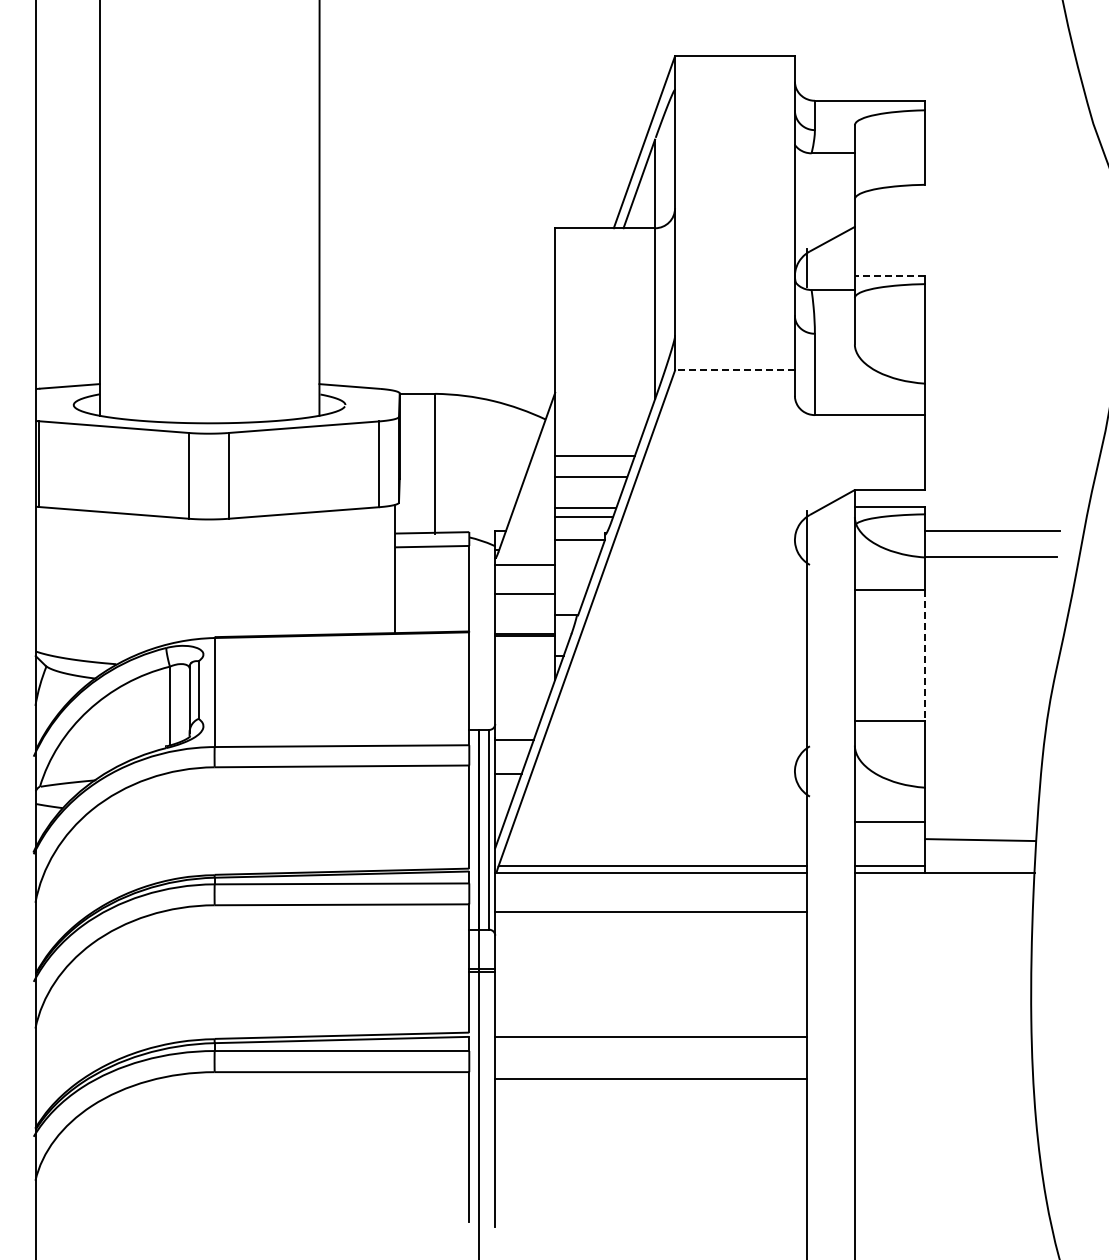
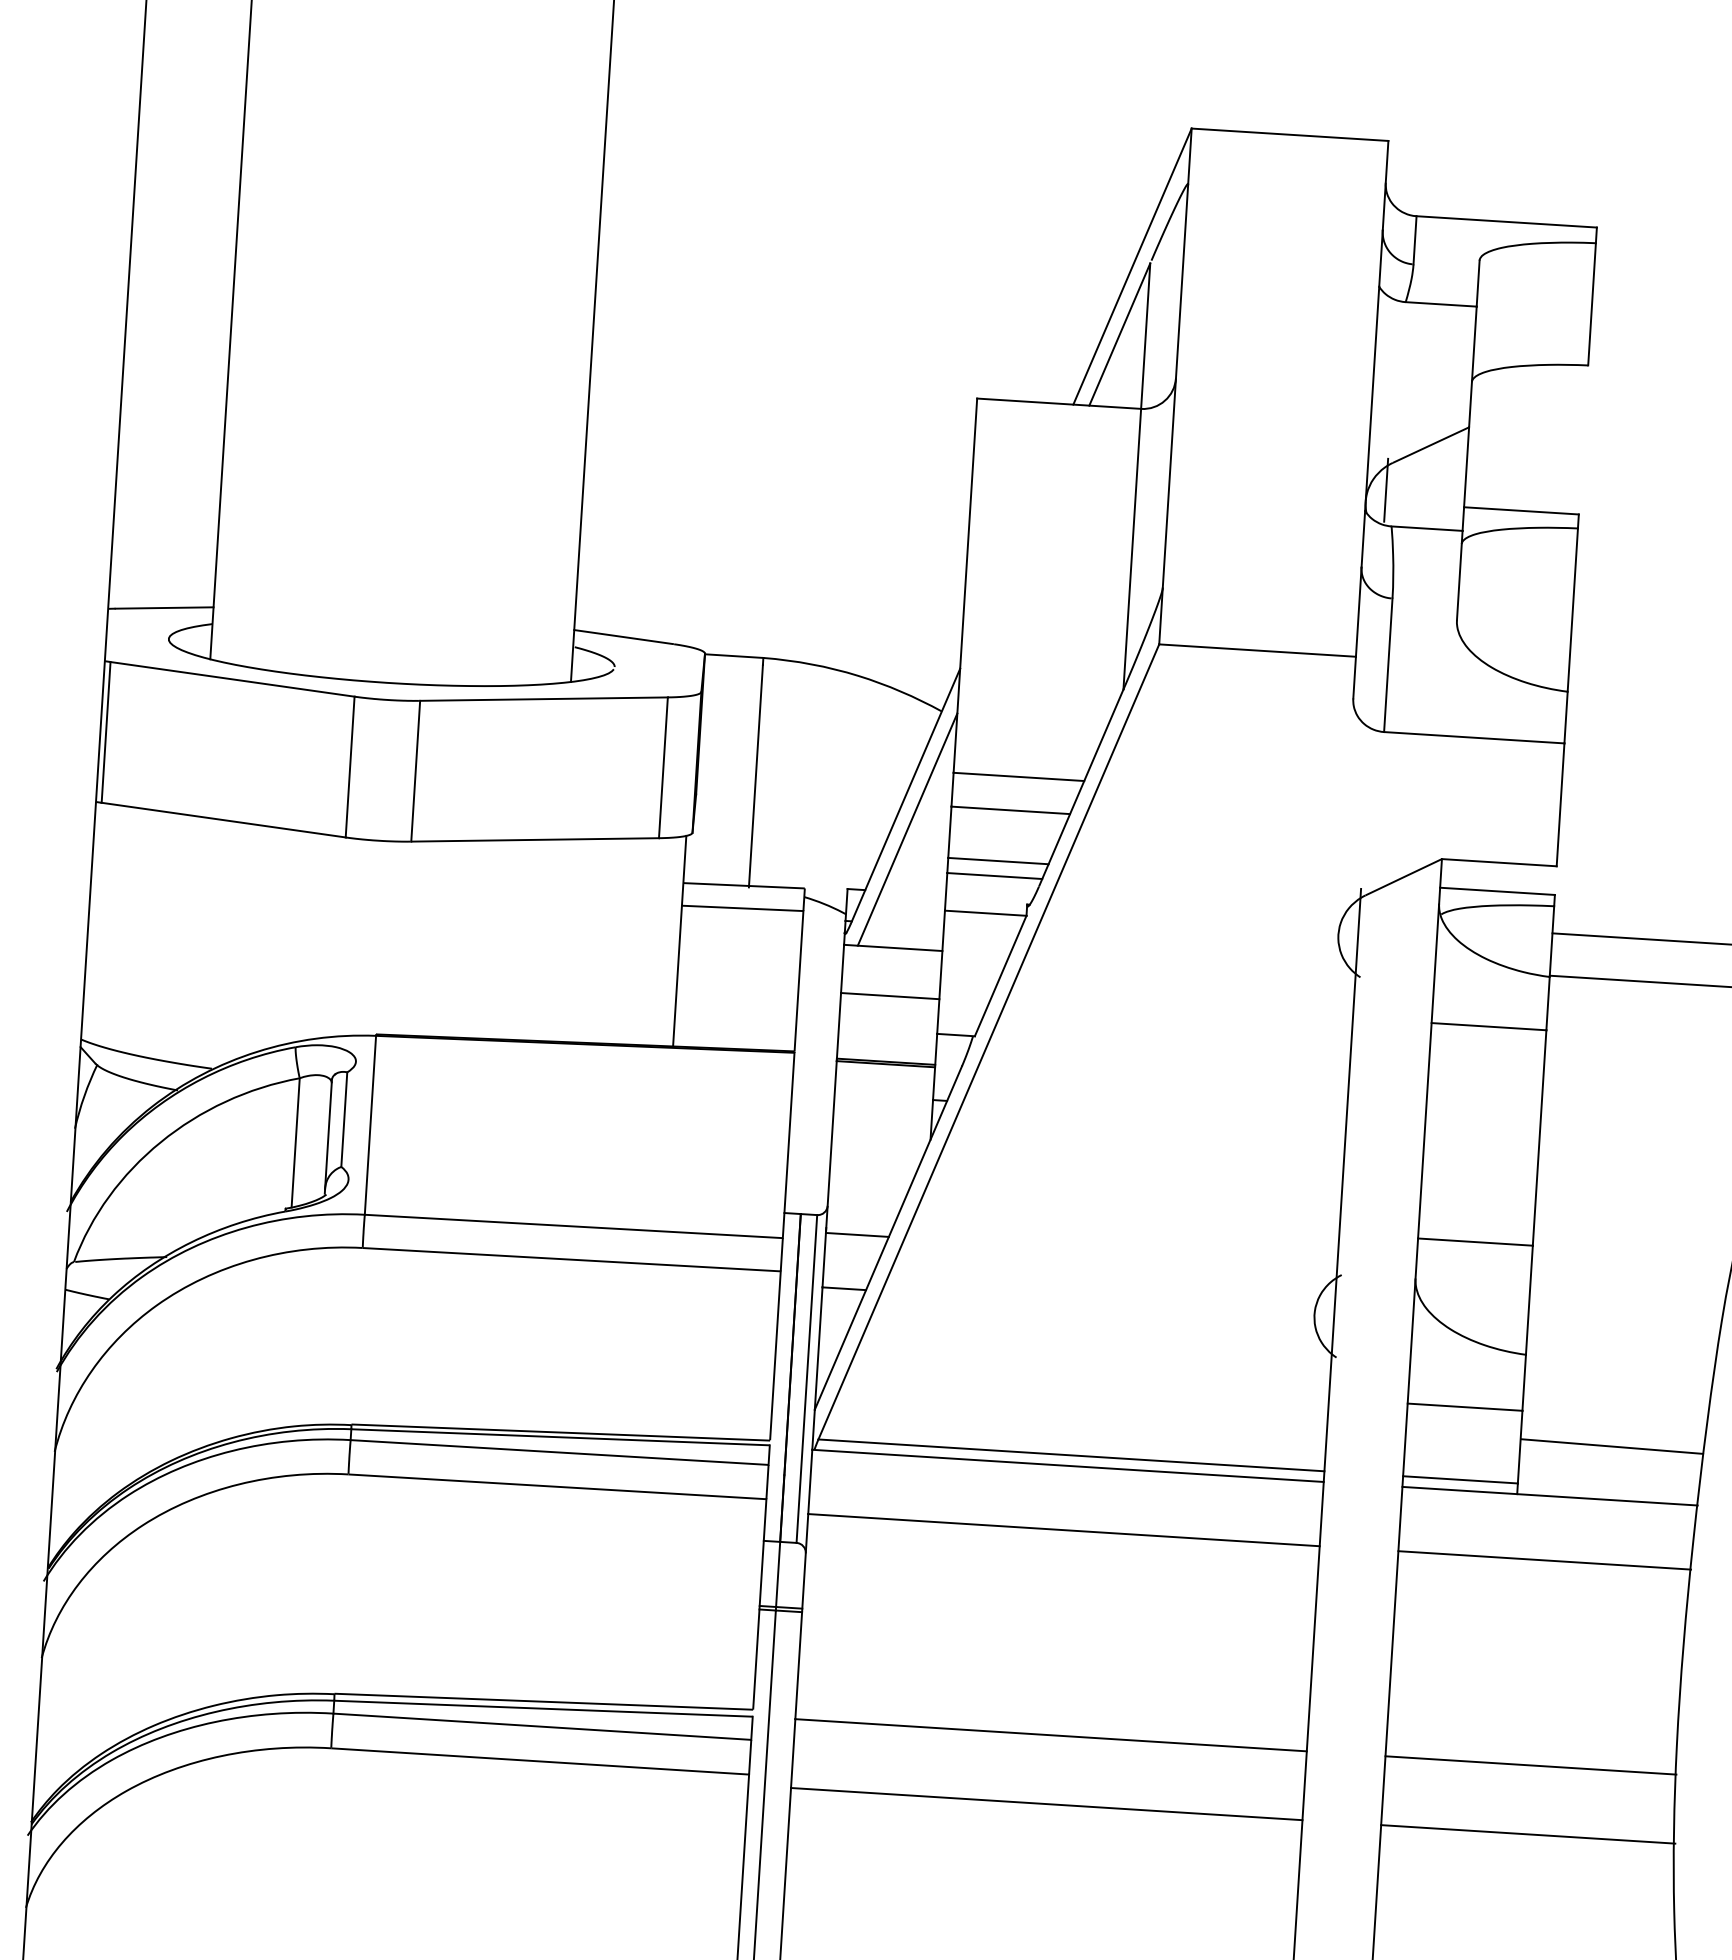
line: (889, 275) -> (1520, 510), dashed -> solid
line: (735, 370) -> (1258, 650), dashed -> solid
line: (529, 492) -> (907, 829), added
line: (924, 655) -> (1539, 1137), dashed -> solid
line: (943, 911) -> (1543, 1559), added
line: (943, 1036) -> (1530, 1765), added
line: (944, 1078) -> (1528, 1834), added

